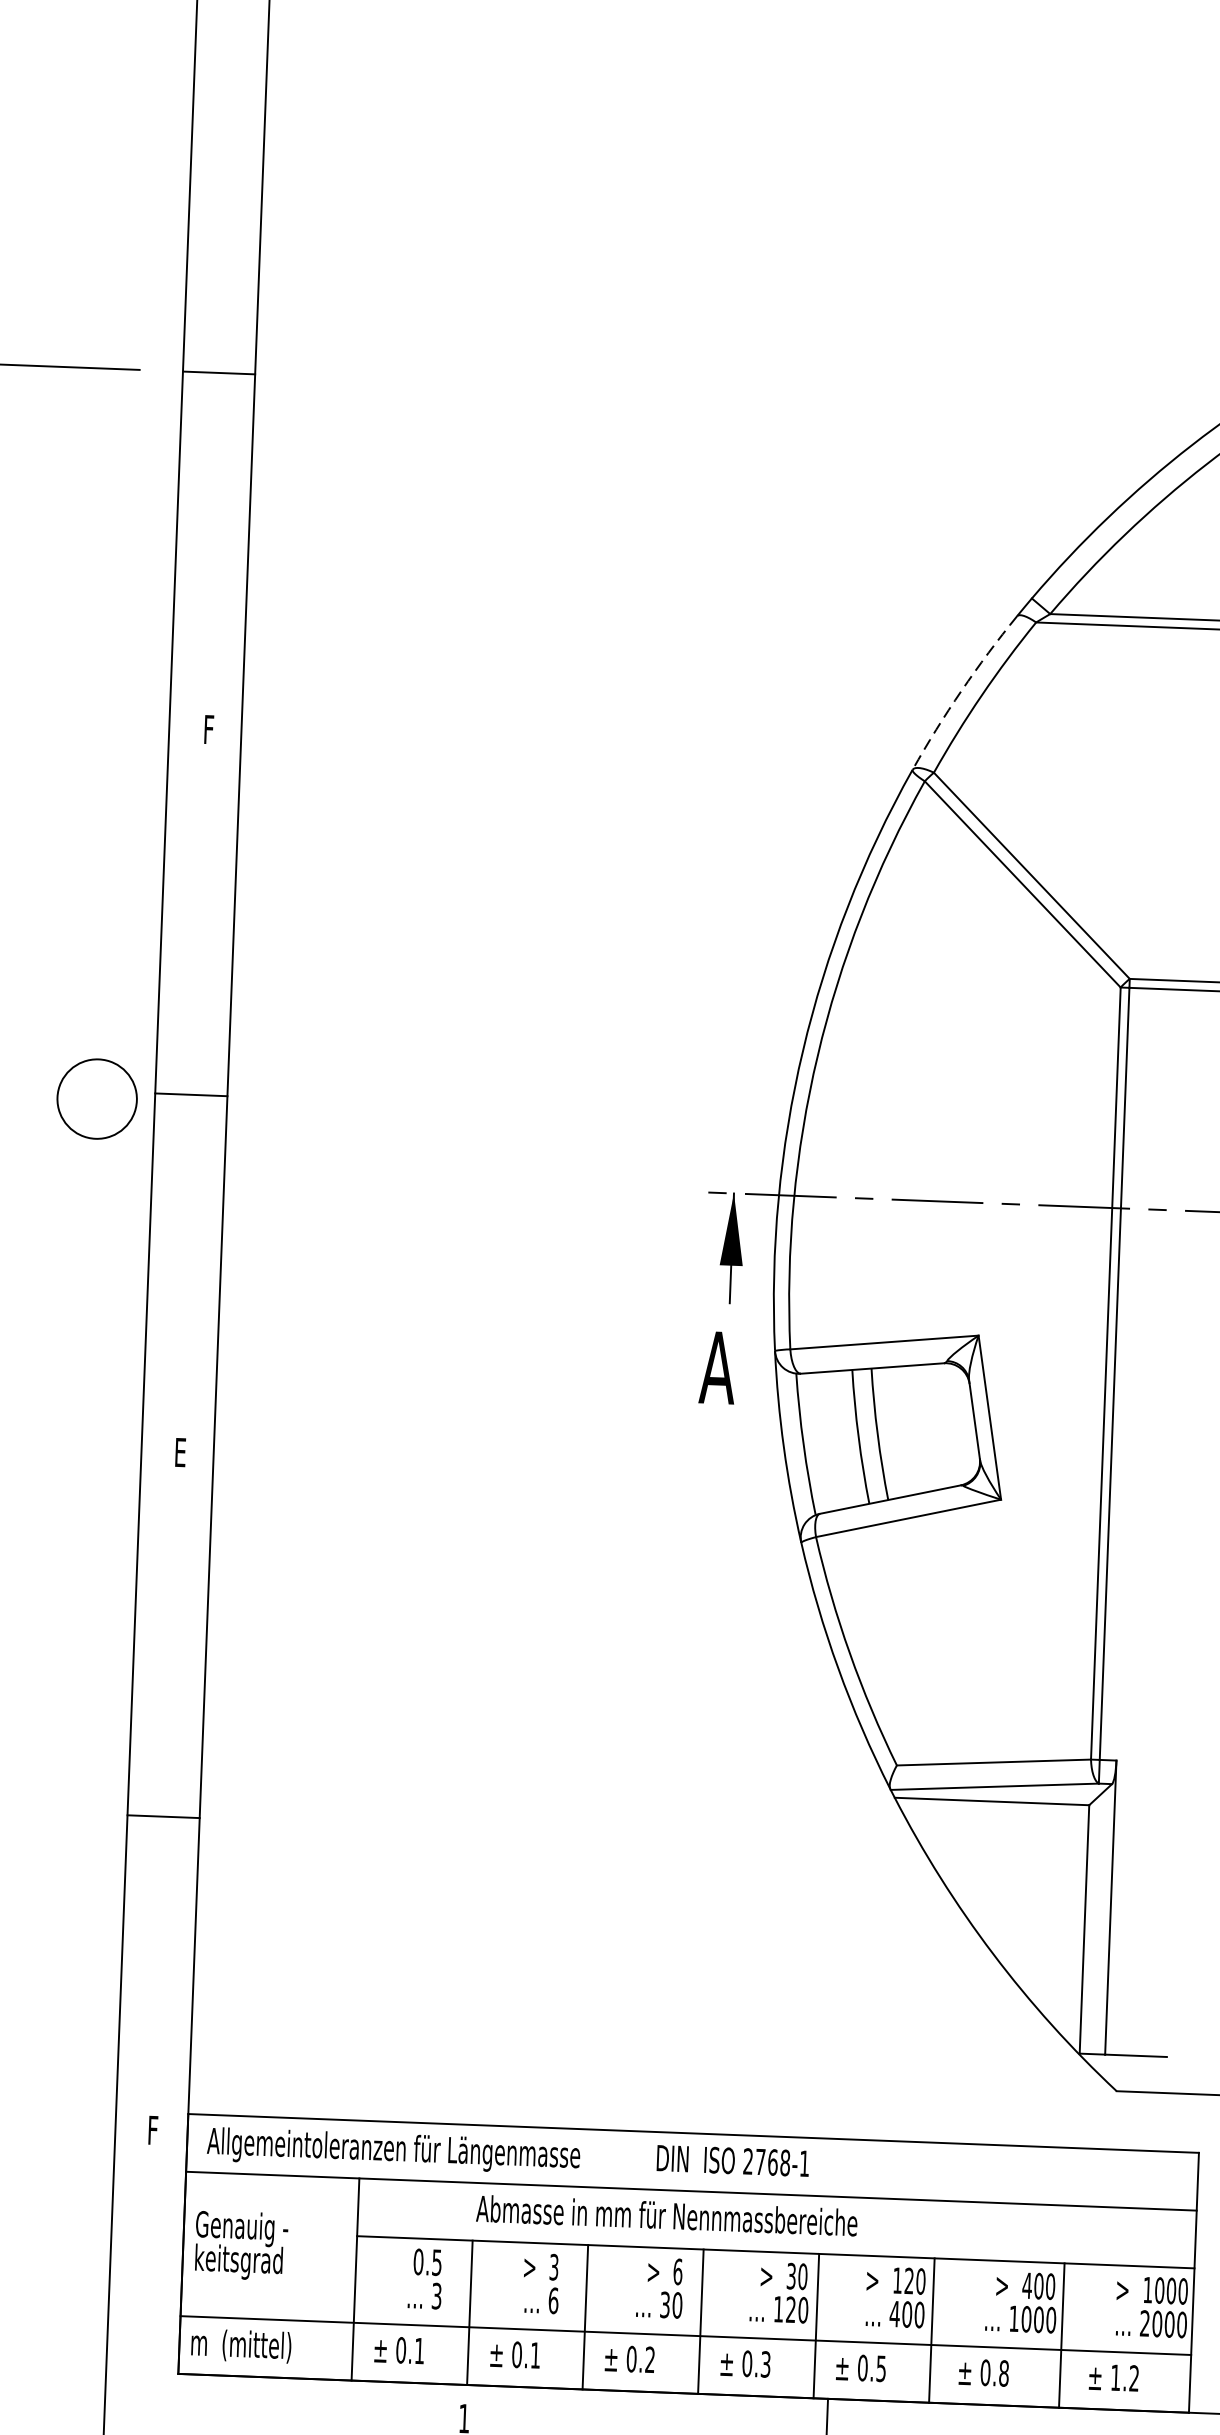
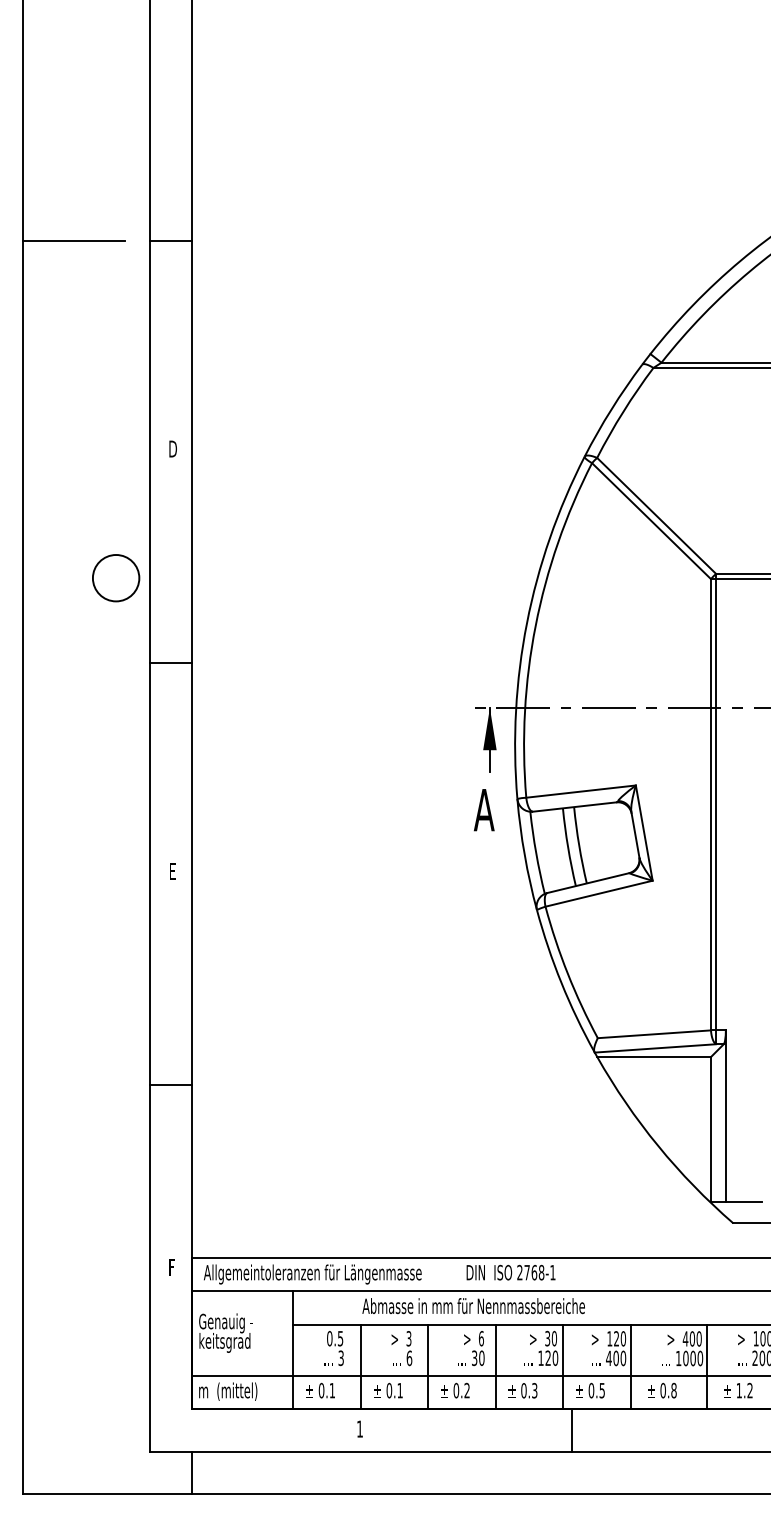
arc: (961, 690) -> (611, 409), dashed -> solid
text: (207, 728) -> (172, 448), F -> D
circle: (97, 1099) -> (116, 578), moved

